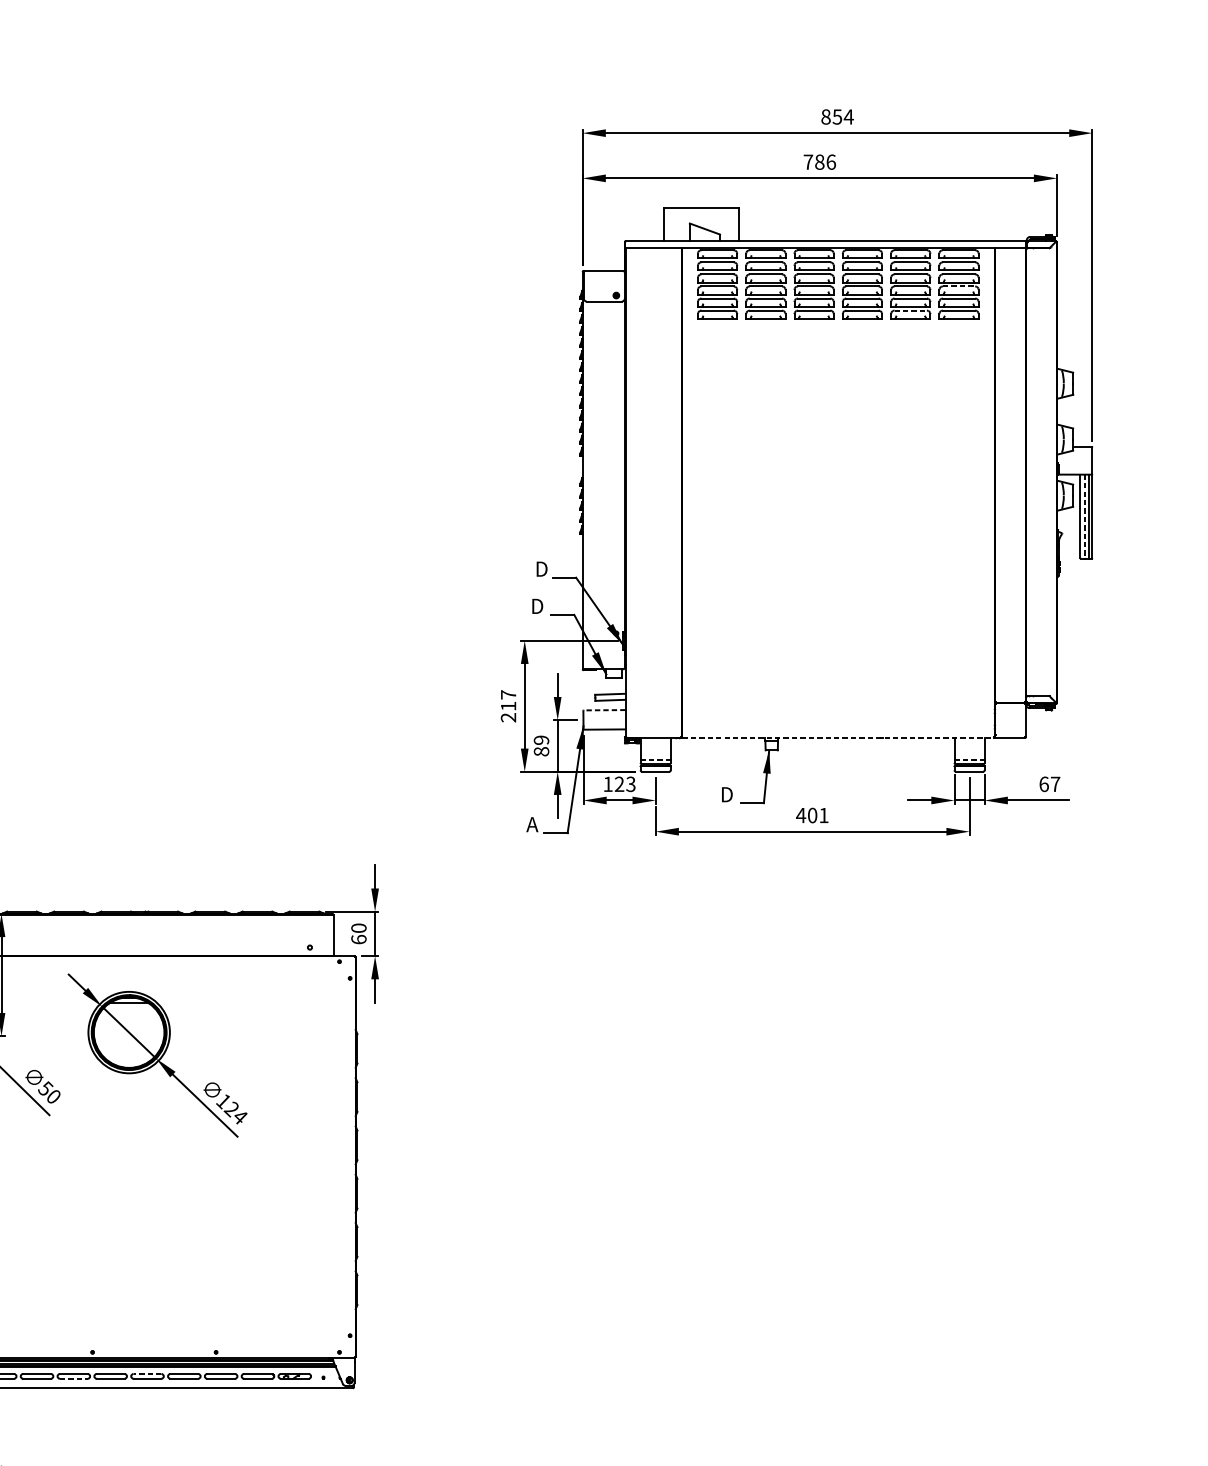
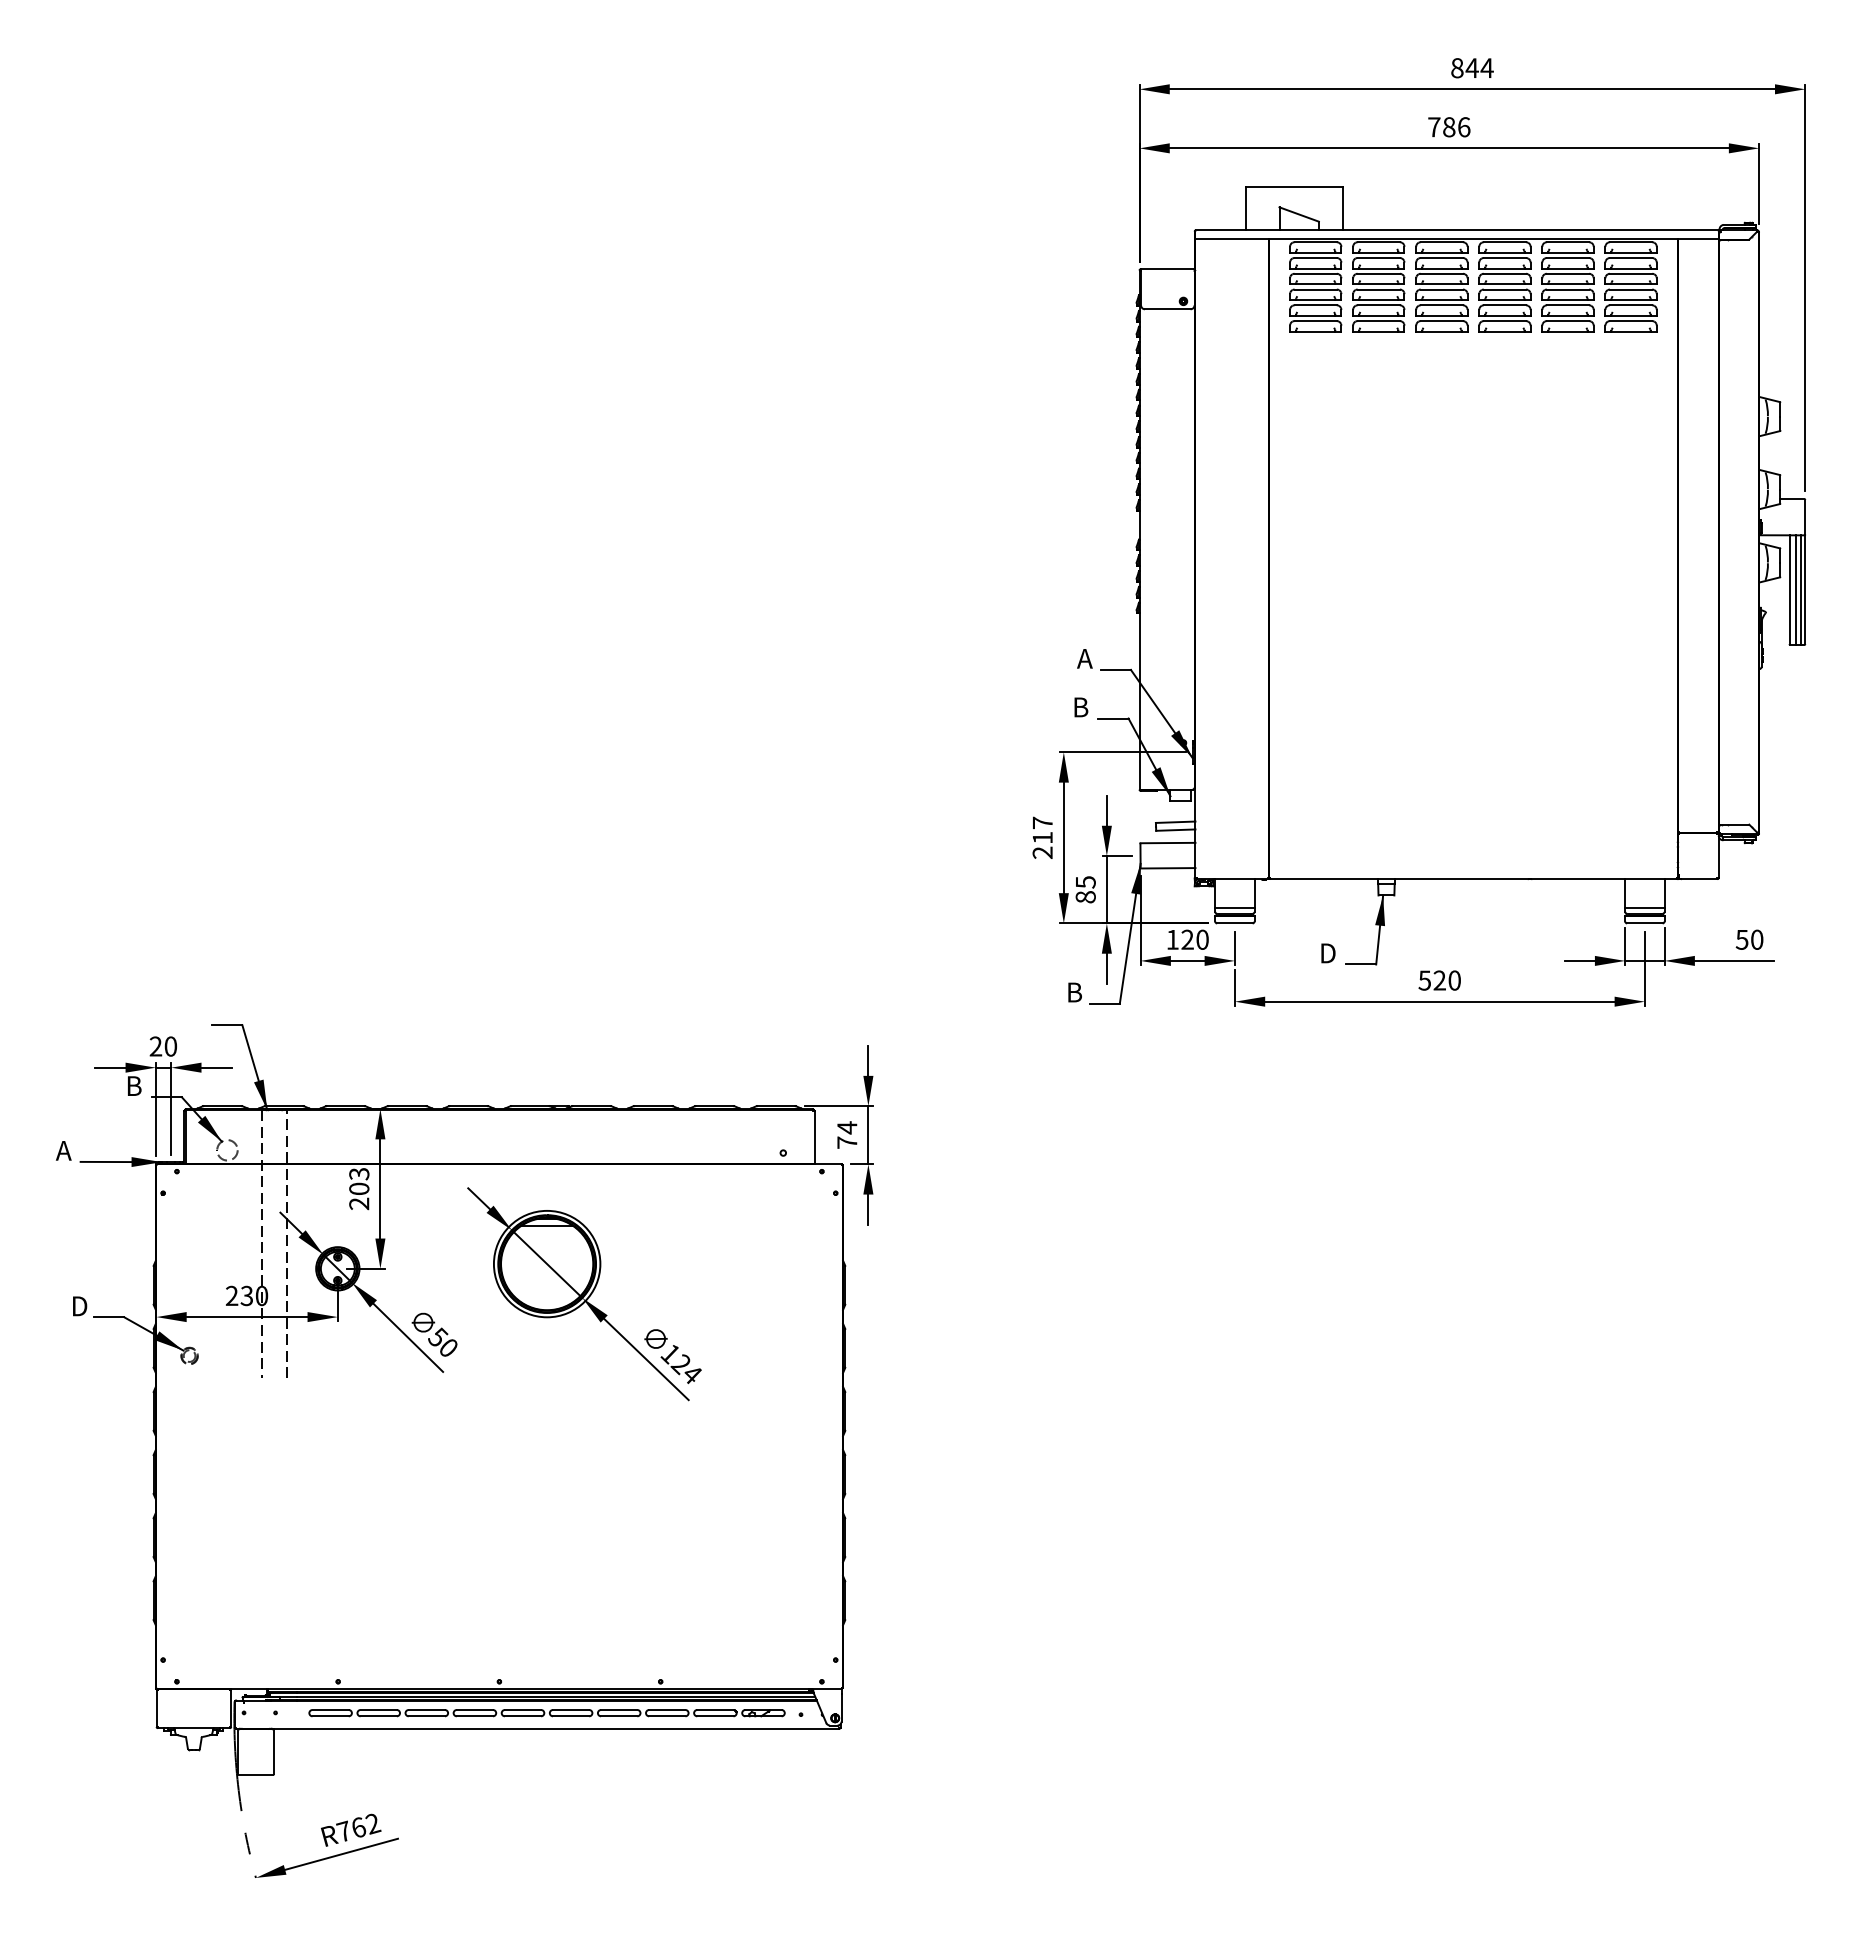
text: (836, 117) -> (1471, 68), 854 -> 844
line: (959, 286) -> (1631, 289), dashed -> solid
line: (911, 310) -> (1568, 321), dashed -> solid
line: (1084, 516) -> (1795, 590), dashed -> solid
text: (541, 568) -> (1085, 658), D -> A
text: (537, 606) -> (1080, 707), D -> B
line: (604, 710) -> (1167, 843), dashed -> solid
line: (838, 738) -> (1473, 879), dashed -> solid
text: (541, 740) -> (1085, 882), 89 -> 85
line: (655, 760) -> (1234, 908), dashed -> solid
line: (969, 760) -> (1644, 908), dashed -> solid
text: (630, 784) -> (1202, 939), 123 -> 120
text: (1049, 784) -> (1749, 939), 67 -> 50
text: (812, 815) -> (1439, 980), 401 -> 520
text: (532, 824) -> (1073, 992), A -> B
text: (359, 933) -> (847, 1134), 60 -> 74
line: (147, 1374) -> (570, 1710), dashed -> solid
line: (74, 1378) -> (475, 1716), dashed -> solid

